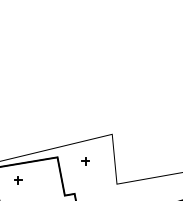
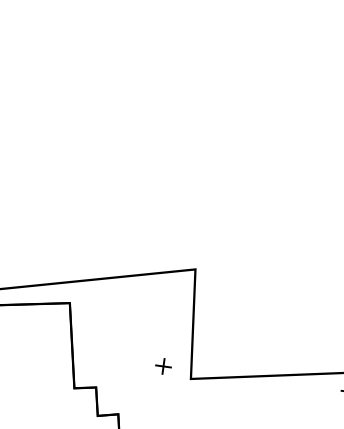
part: (85, 161) -> (162, 367), moved

